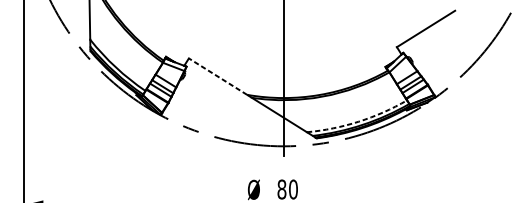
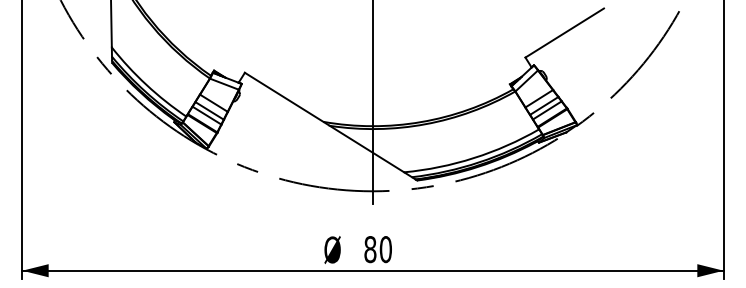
line: (217, 76) -> (283, 97), dashed -> solid
arc: (358, 122) -> (473, 158), dashed -> solid

